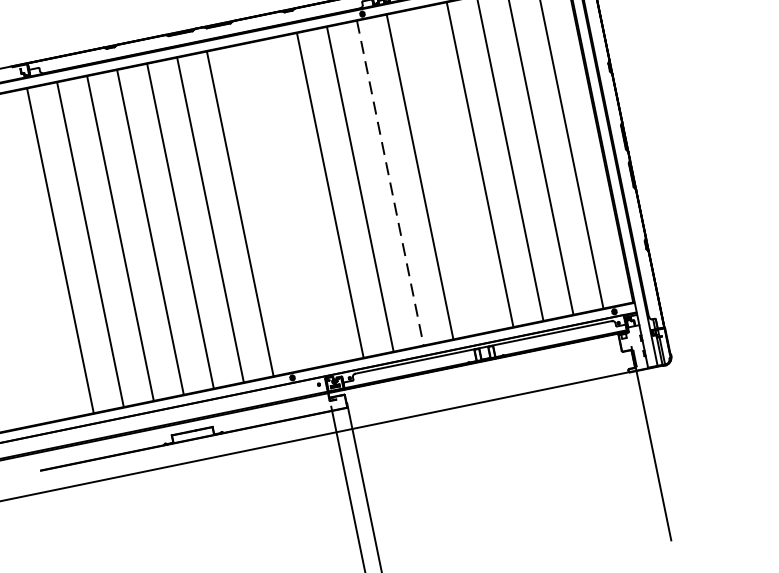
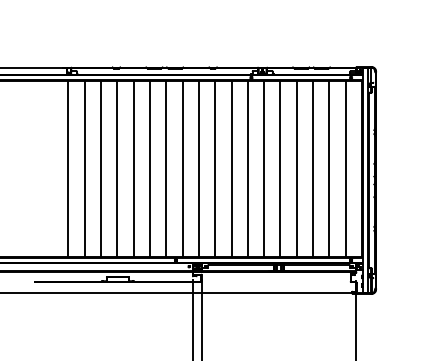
line: (450, 169) -> (280, 168), added
line: (389, 183) -> (247, 169), dashed -> solid
line: (299, 200) -> (198, 168), added
line: (269, 206) -> (182, 168), added

